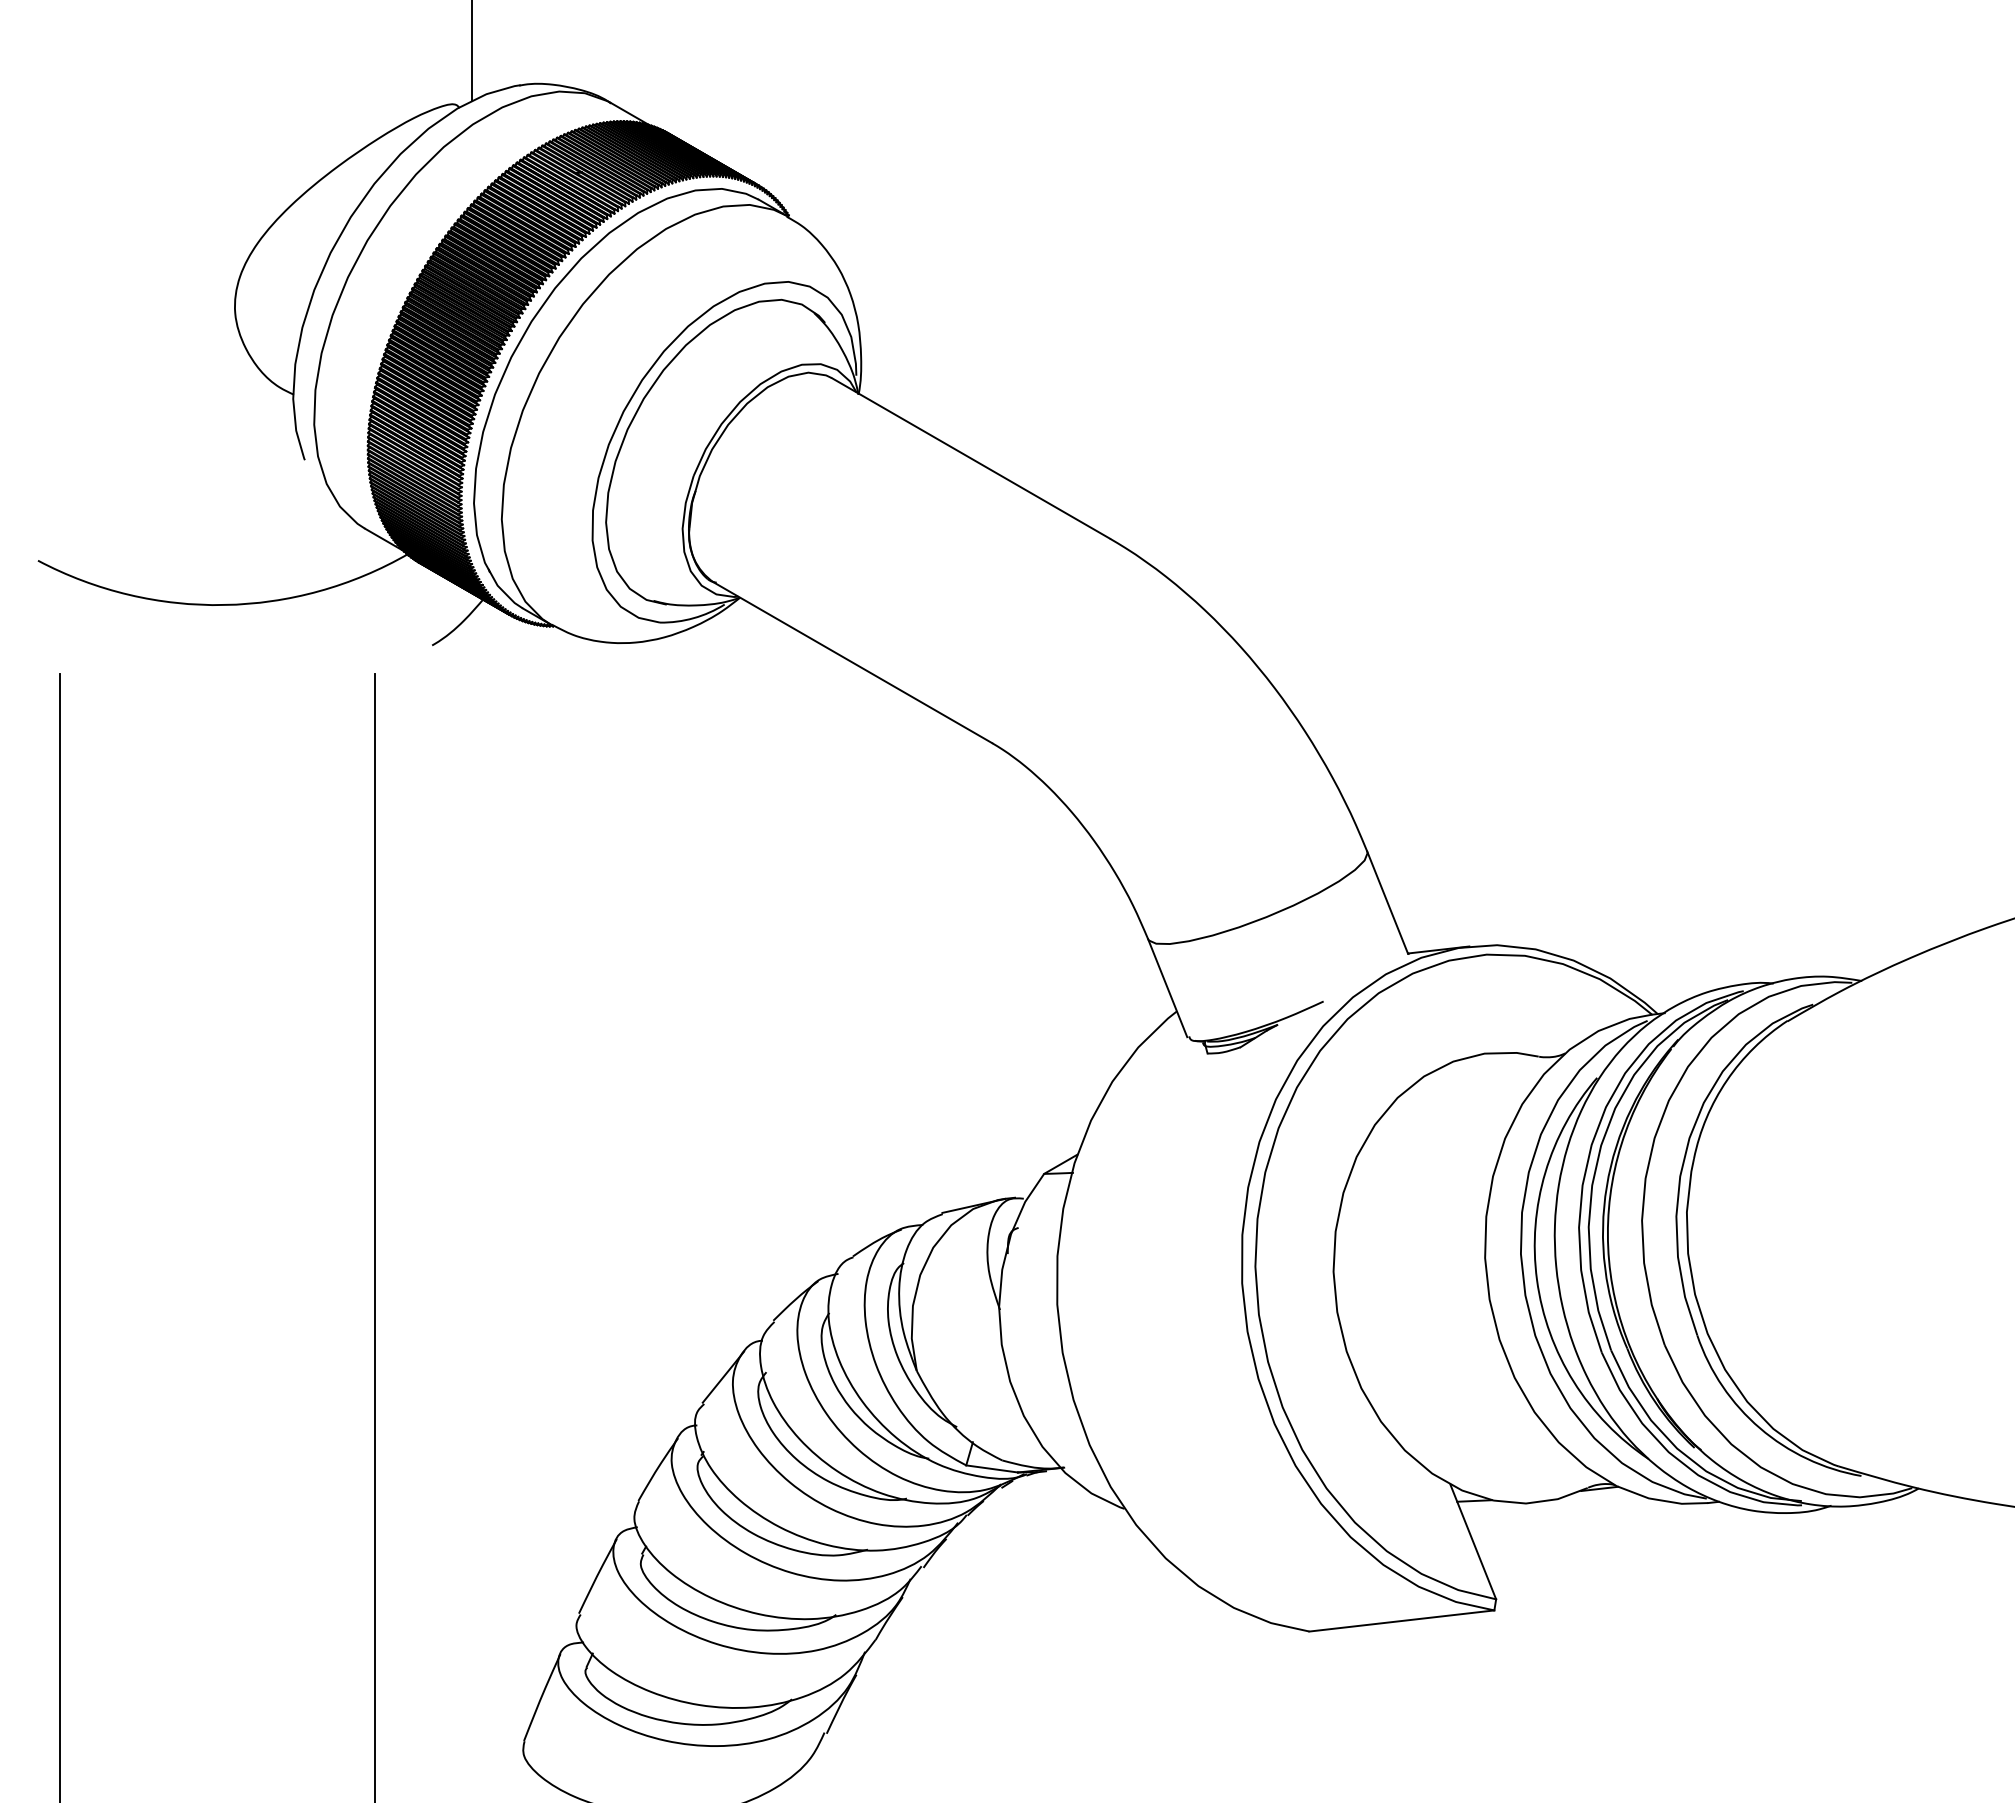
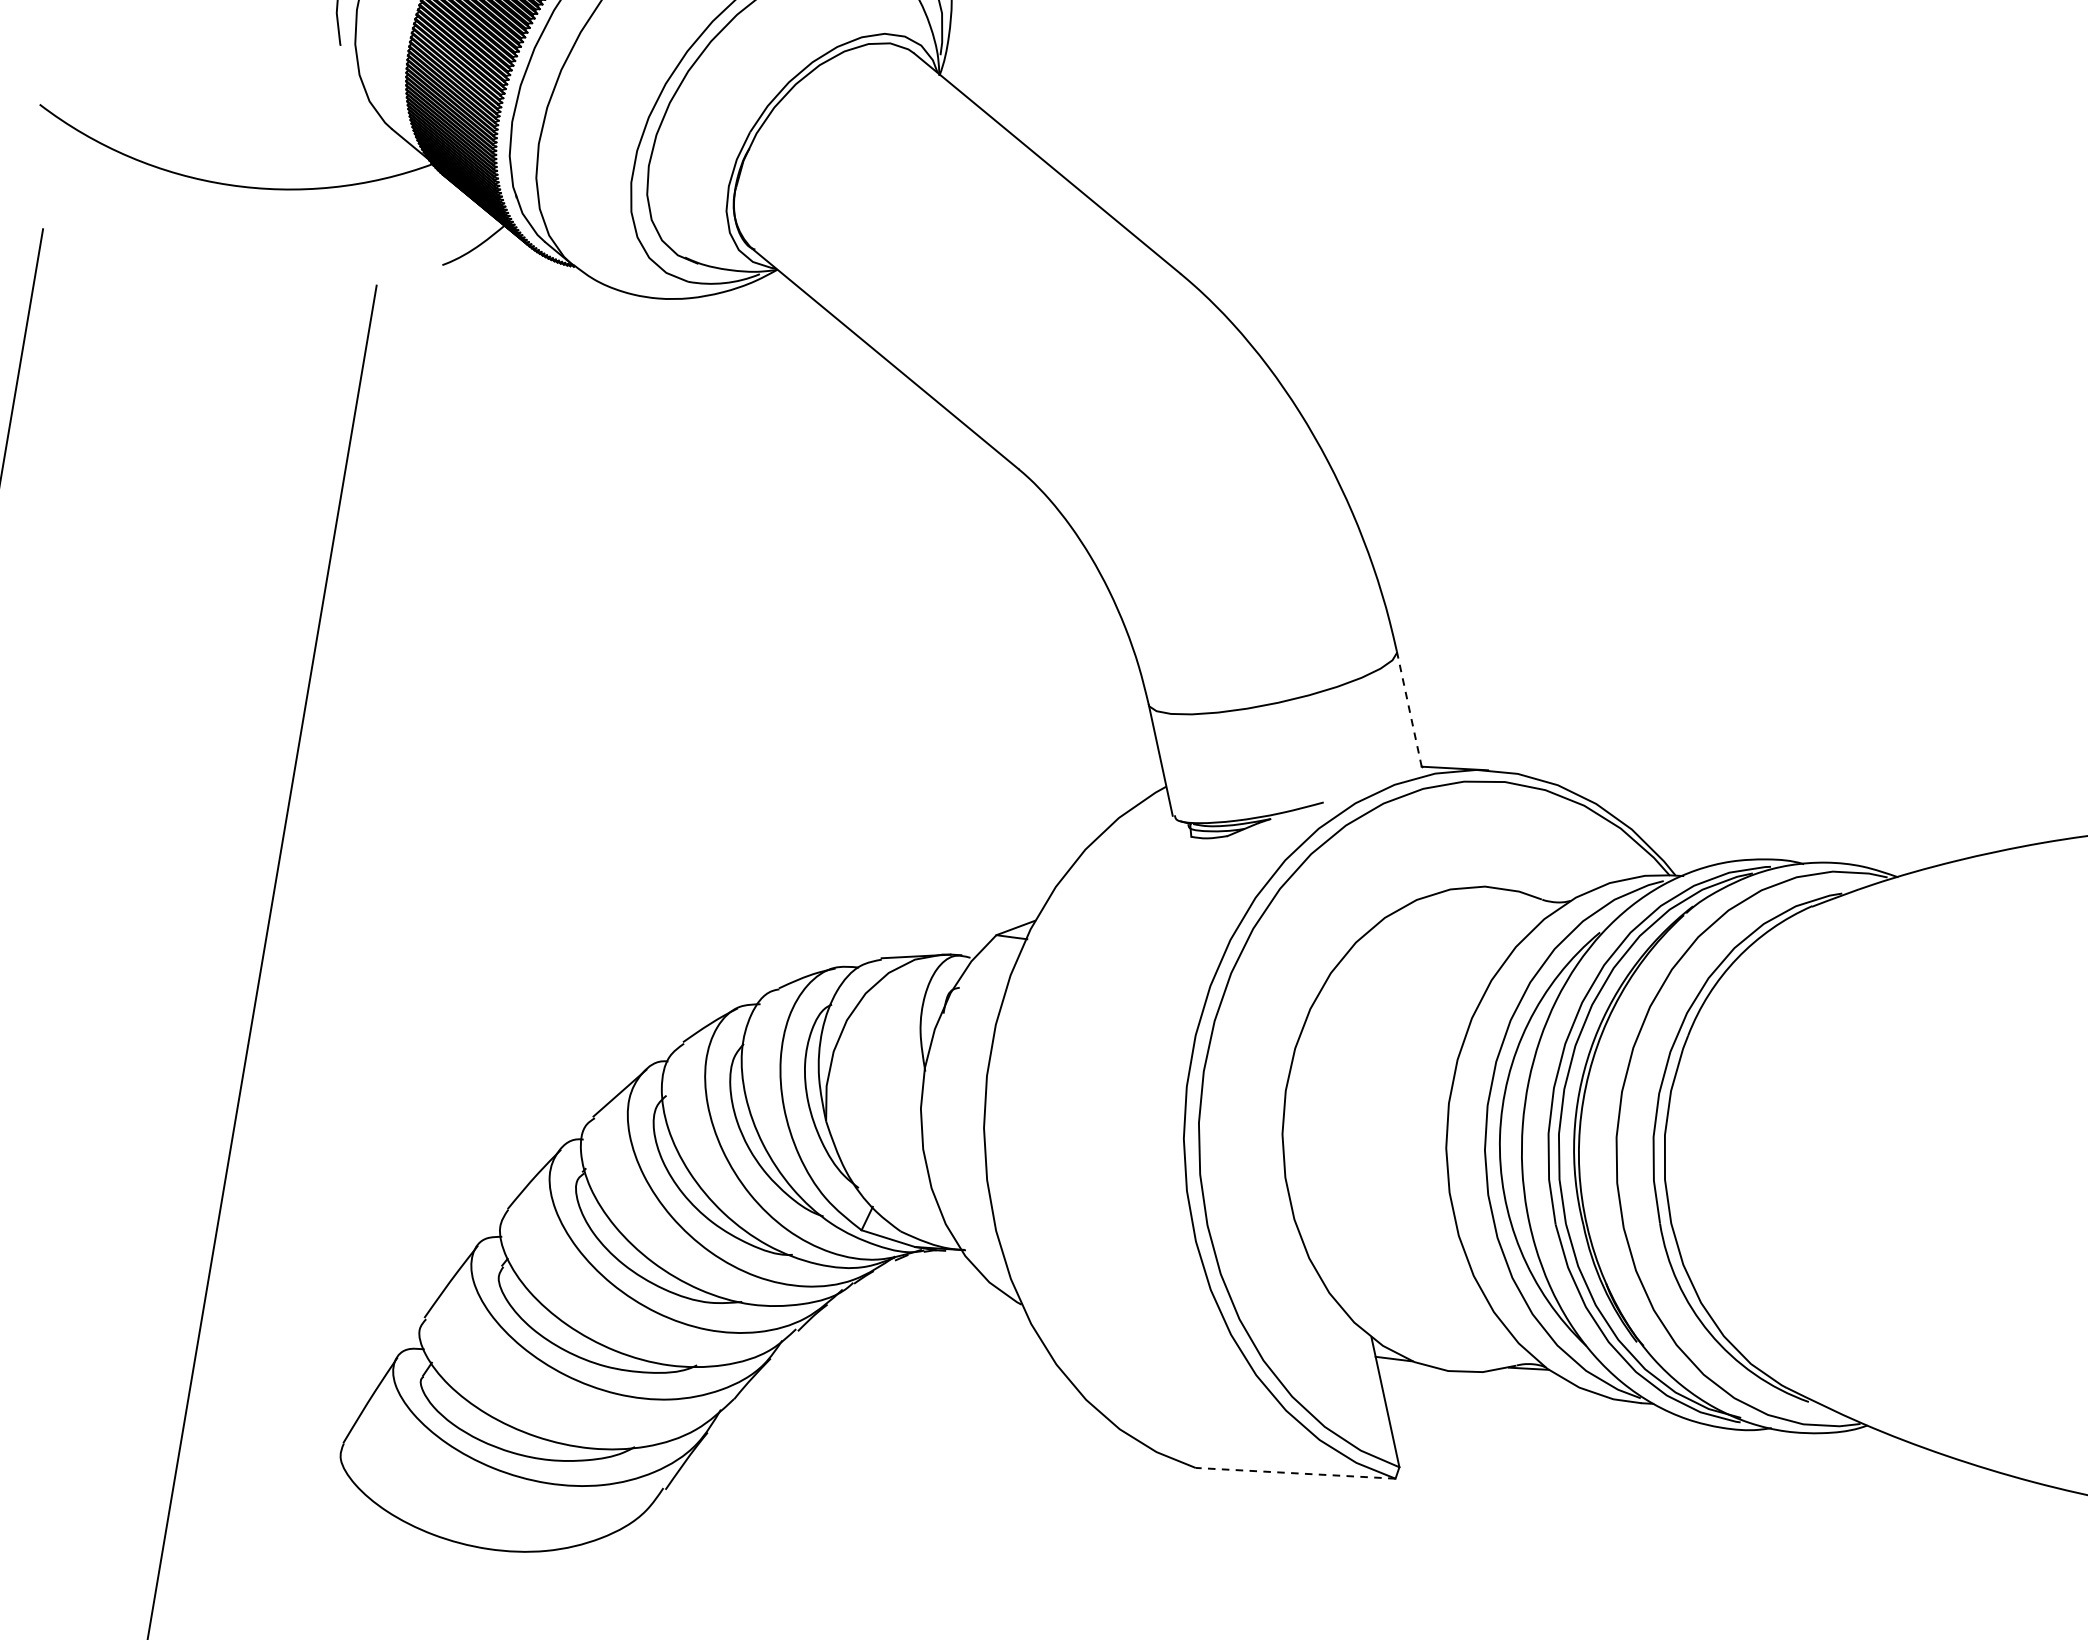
line: (1387, 902) -> (1409, 708), solid -> dashed
line: (1401, 1621) -> (1295, 1473), solid -> dashed

